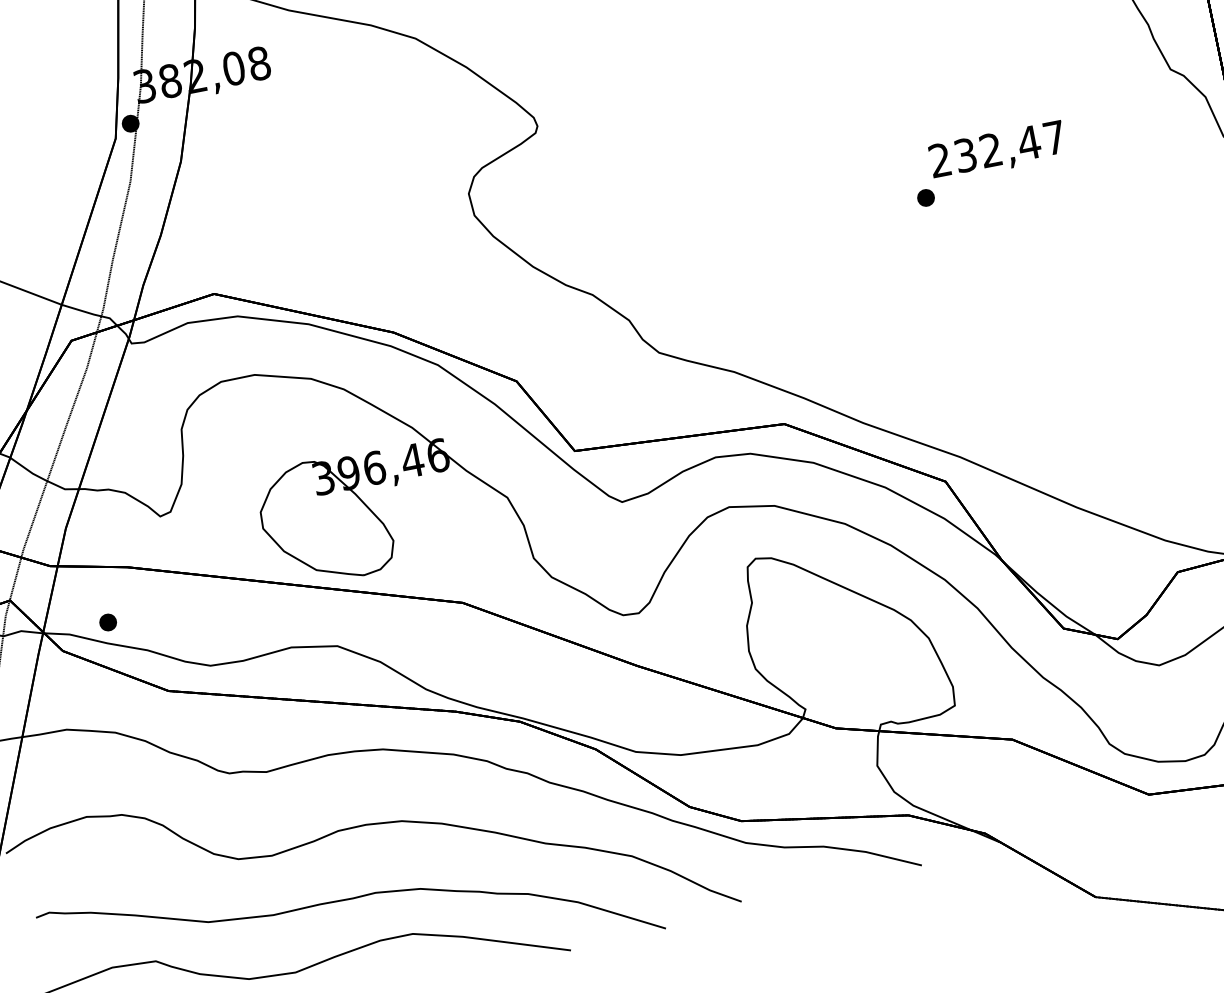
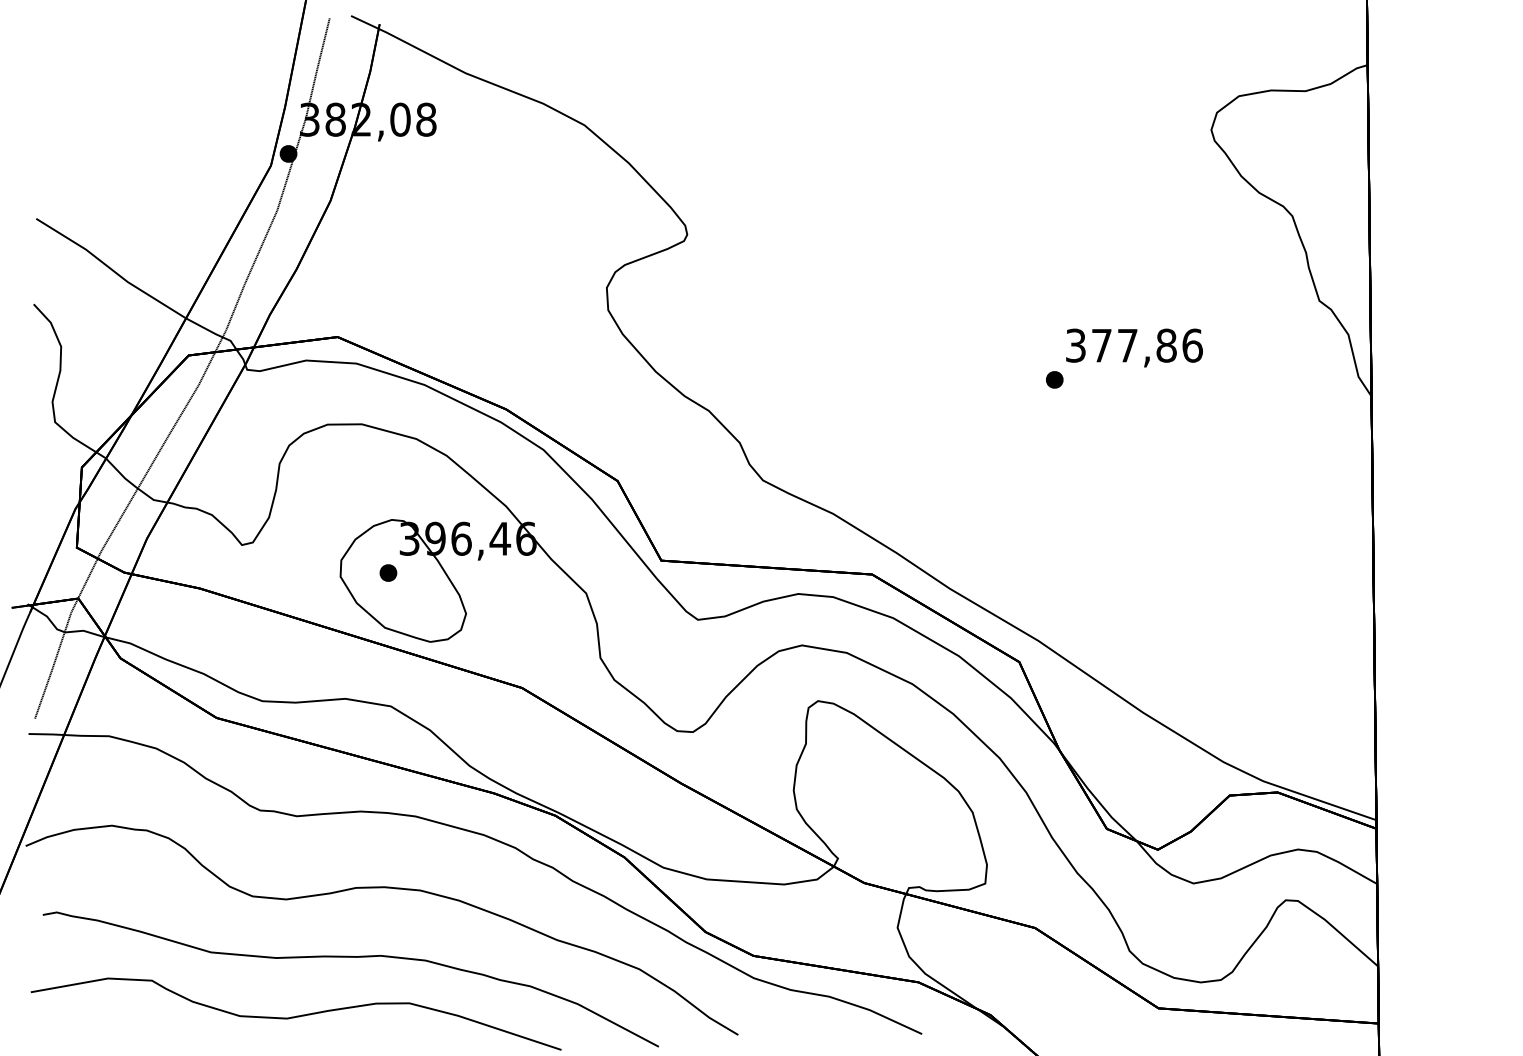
text: (997, 148) -> (1134, 345), 232,47 -> 377,86
part: (108, 621) -> (388, 572), moved

